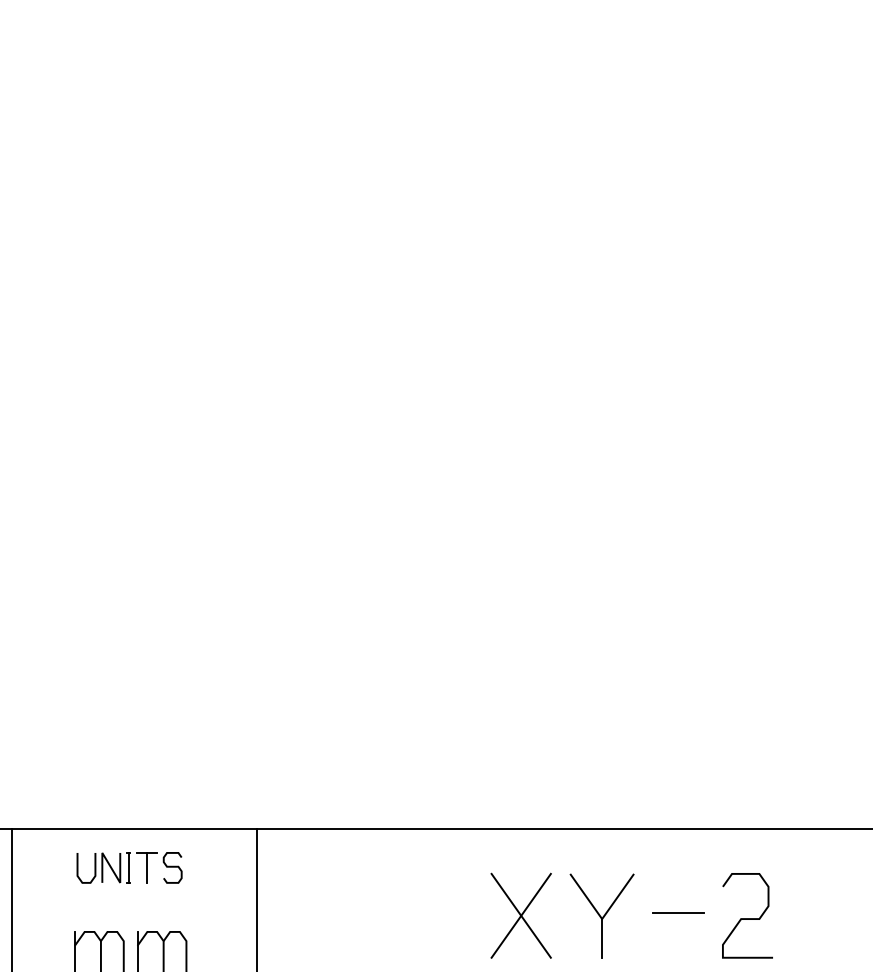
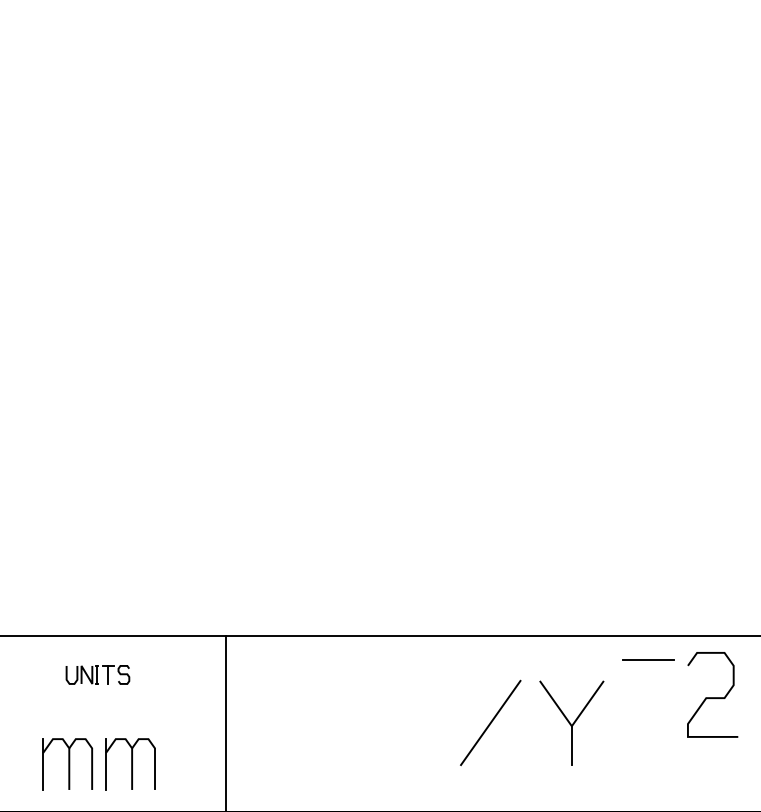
part: (129, 867) -> (97, 674), size x0.6
line: (678, 912) -> (648, 659), moved
line: (520, 915) -> (489, 722), removed
curve: (747, 918) -> (712, 697), moved

